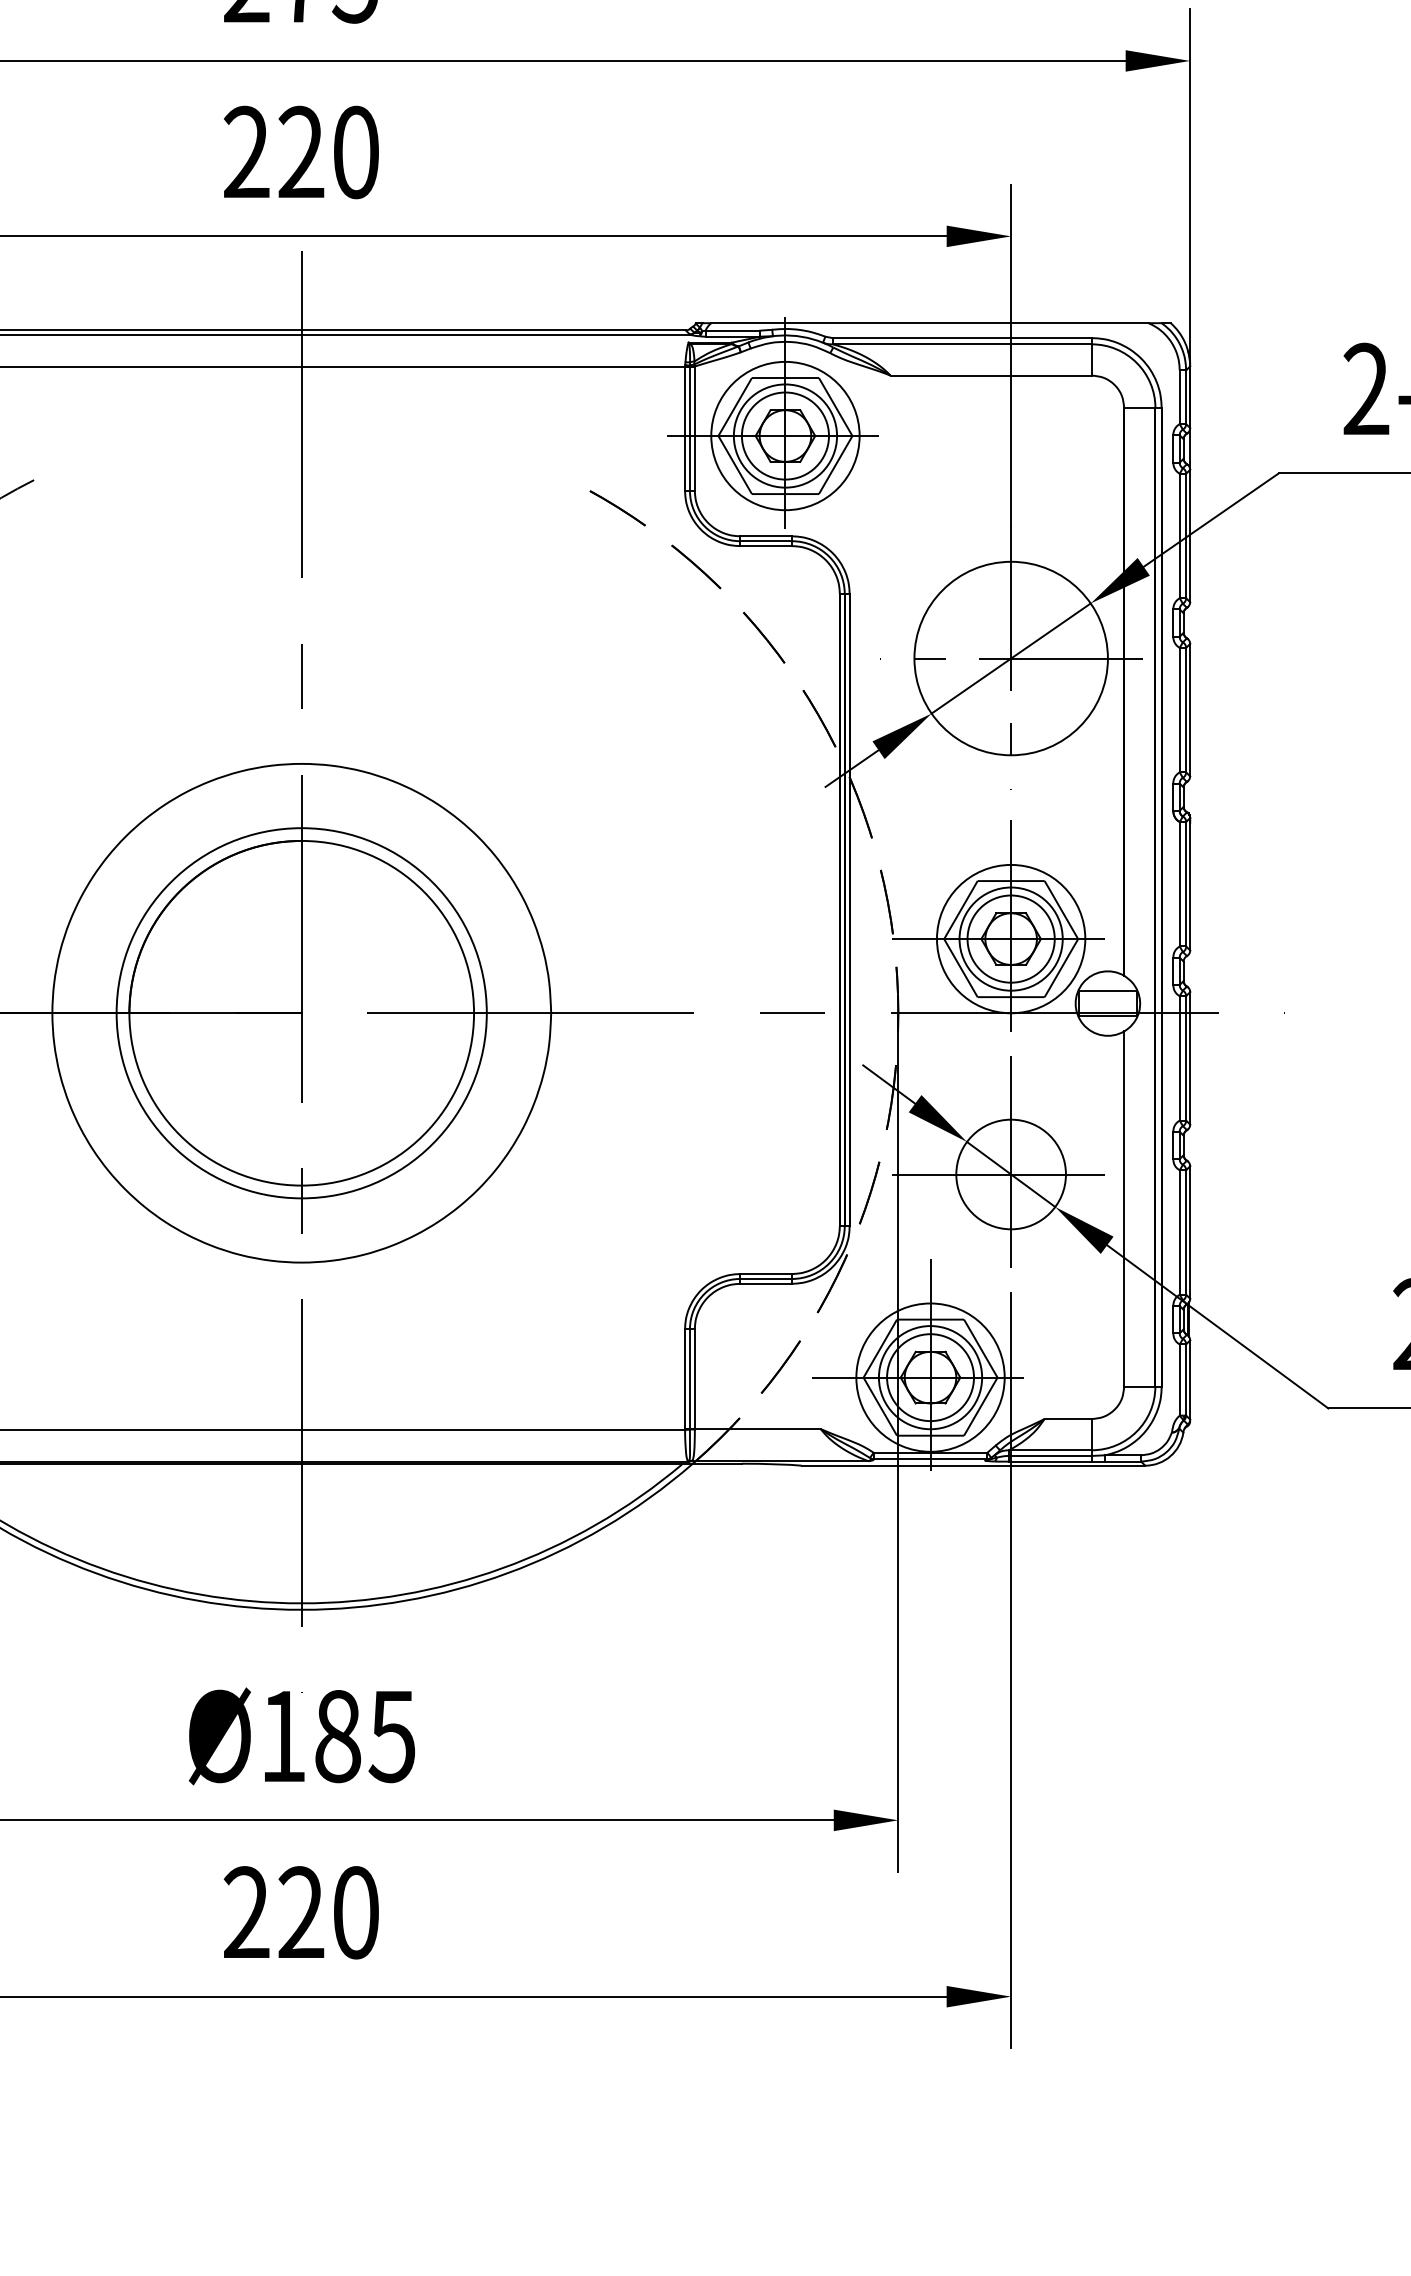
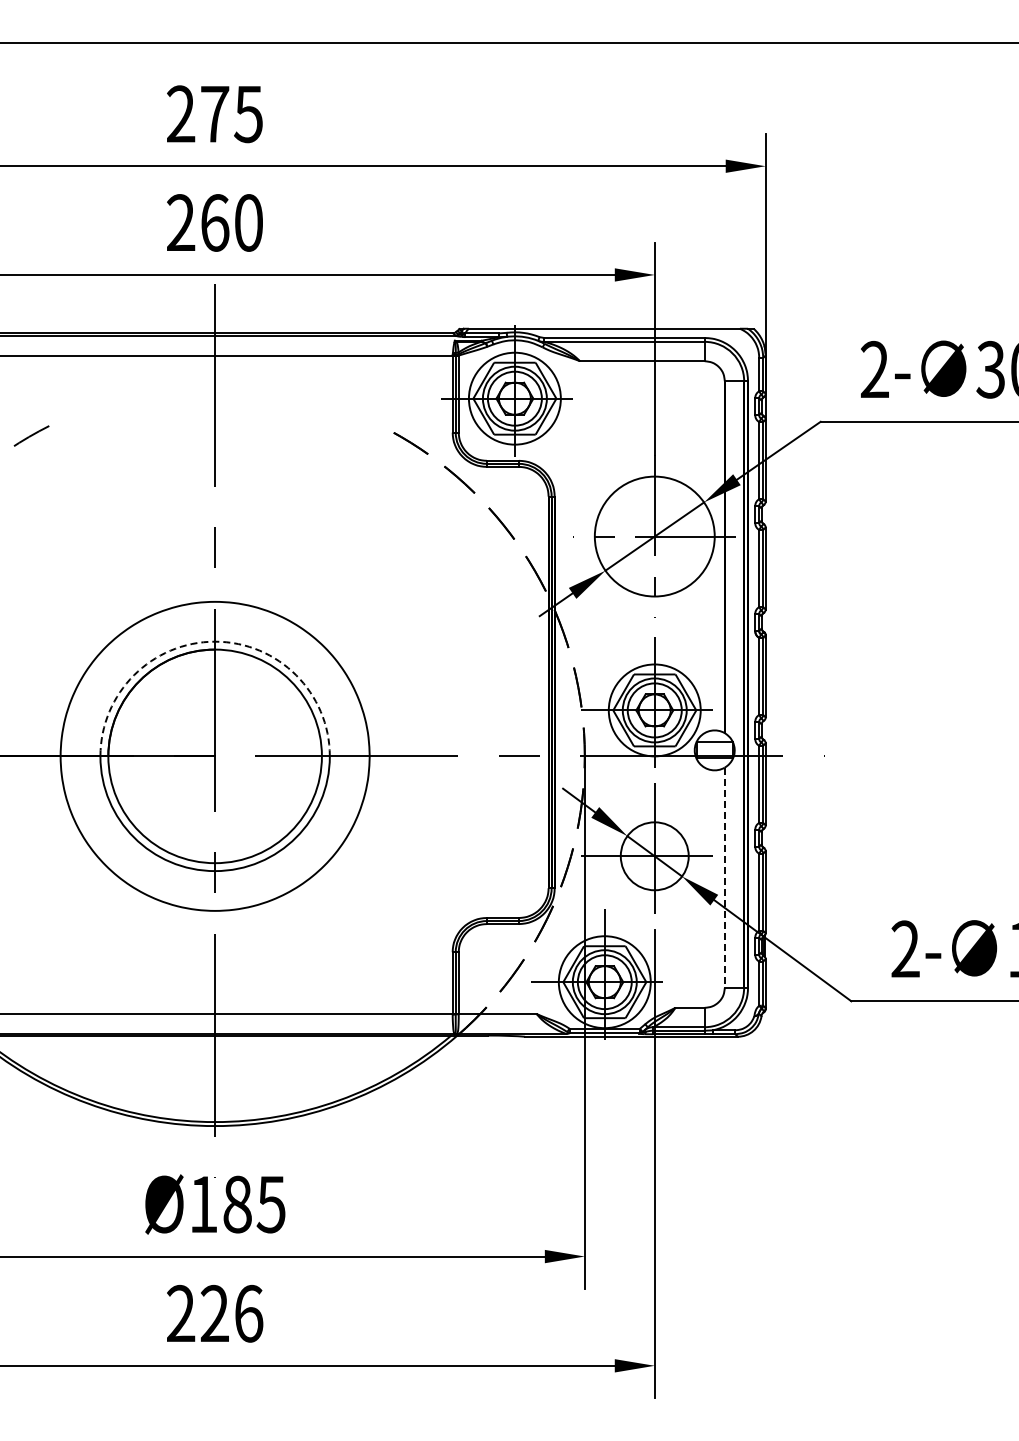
text: (300, 151) -> (214, 222), 220 -> 260
arc: (302, 827) -> (215, 641), solid -> dashed
line: (1123, 1210) -> (724, 878), solid -> dashed
text: (357, 1912) -> (249, 1313), 220 -> 226

